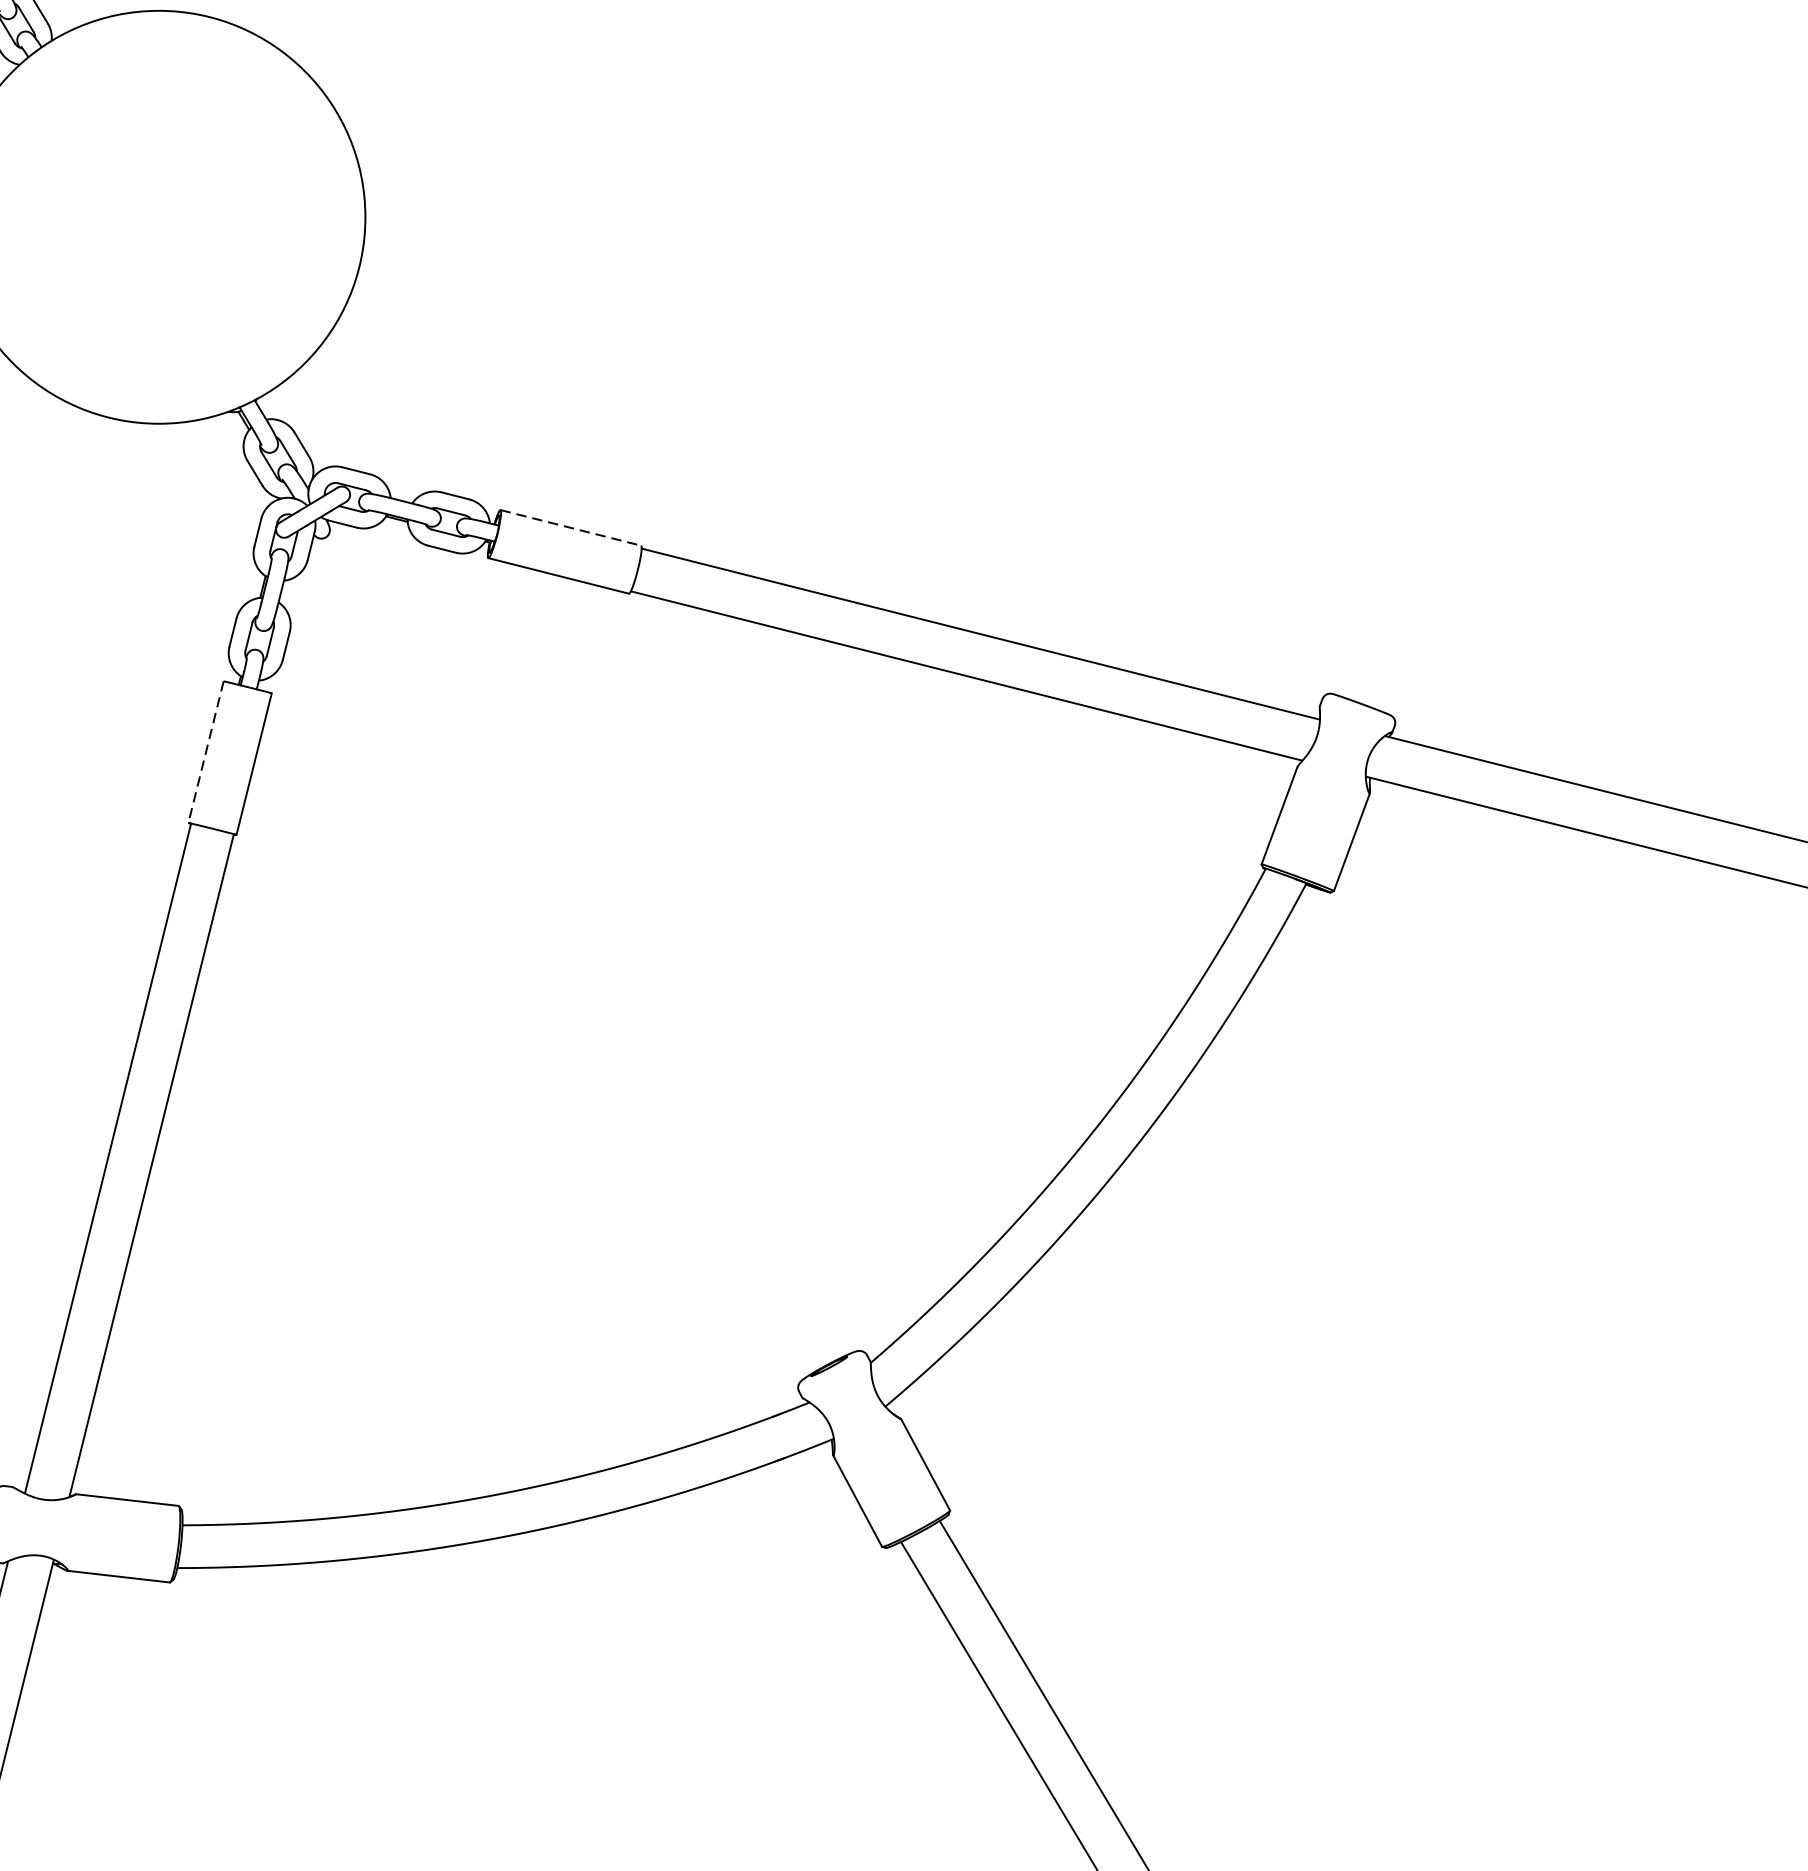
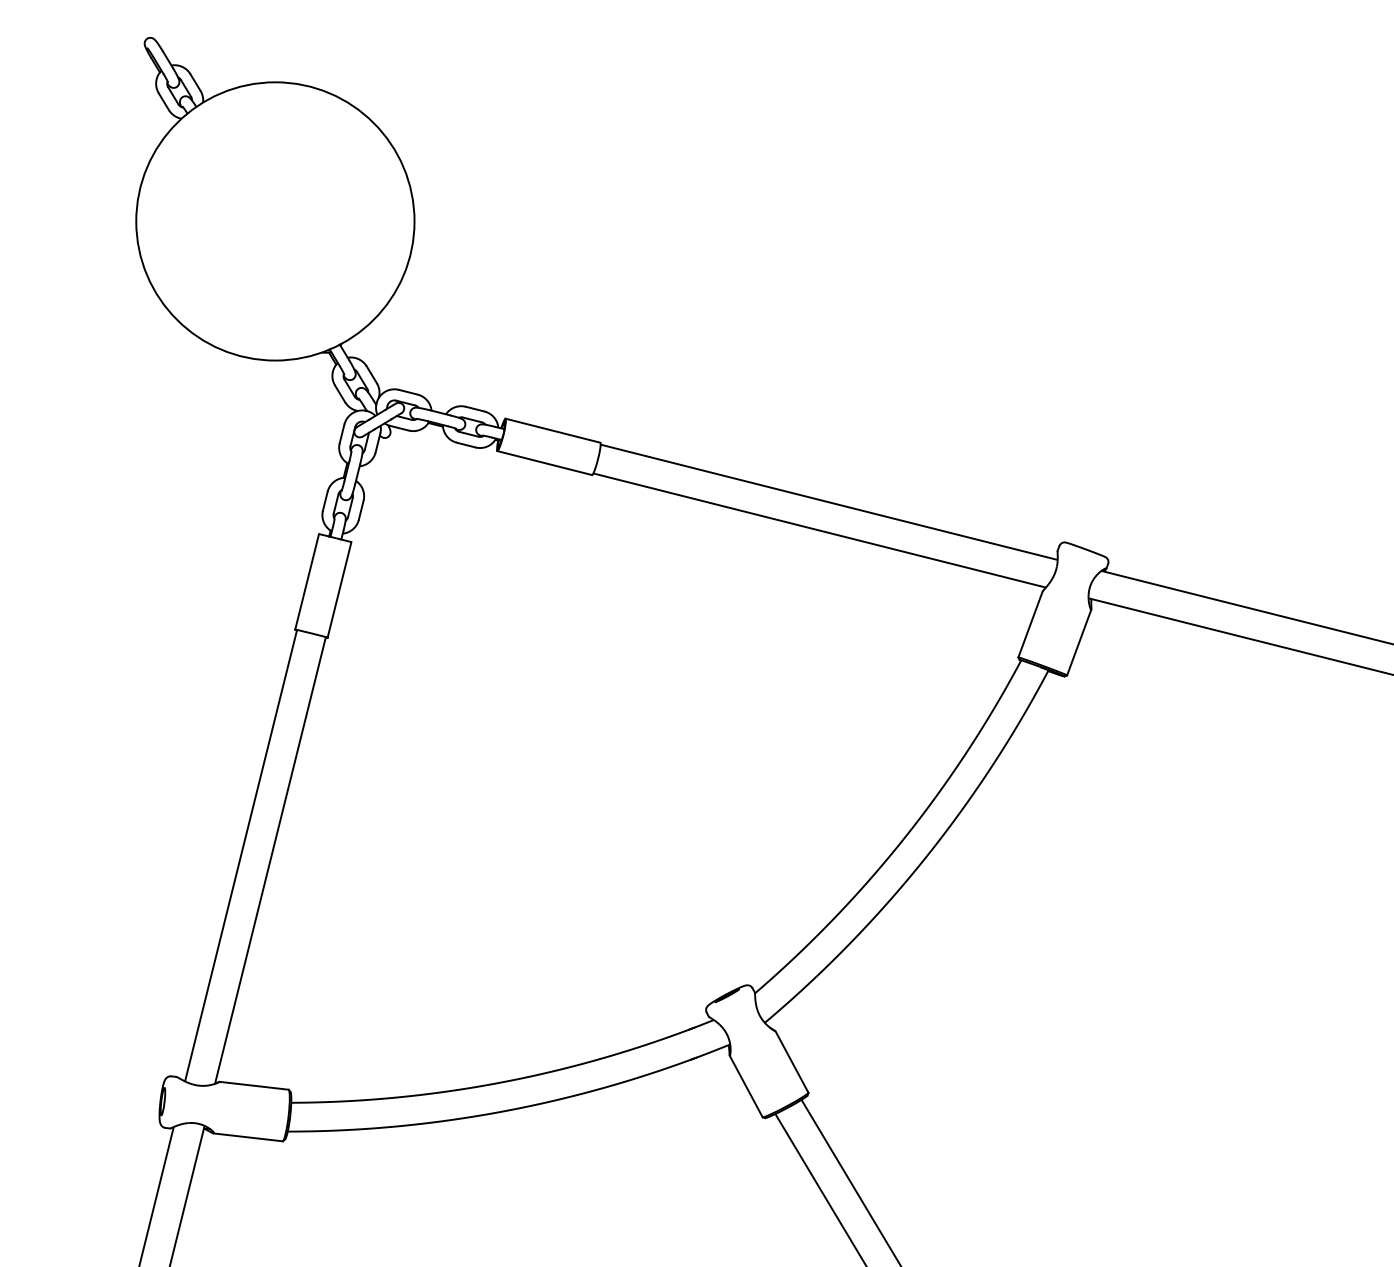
line: (570, 527) -> (552, 430), dashed -> solid
line: (206, 753) -> (307, 582), dashed -> solid

